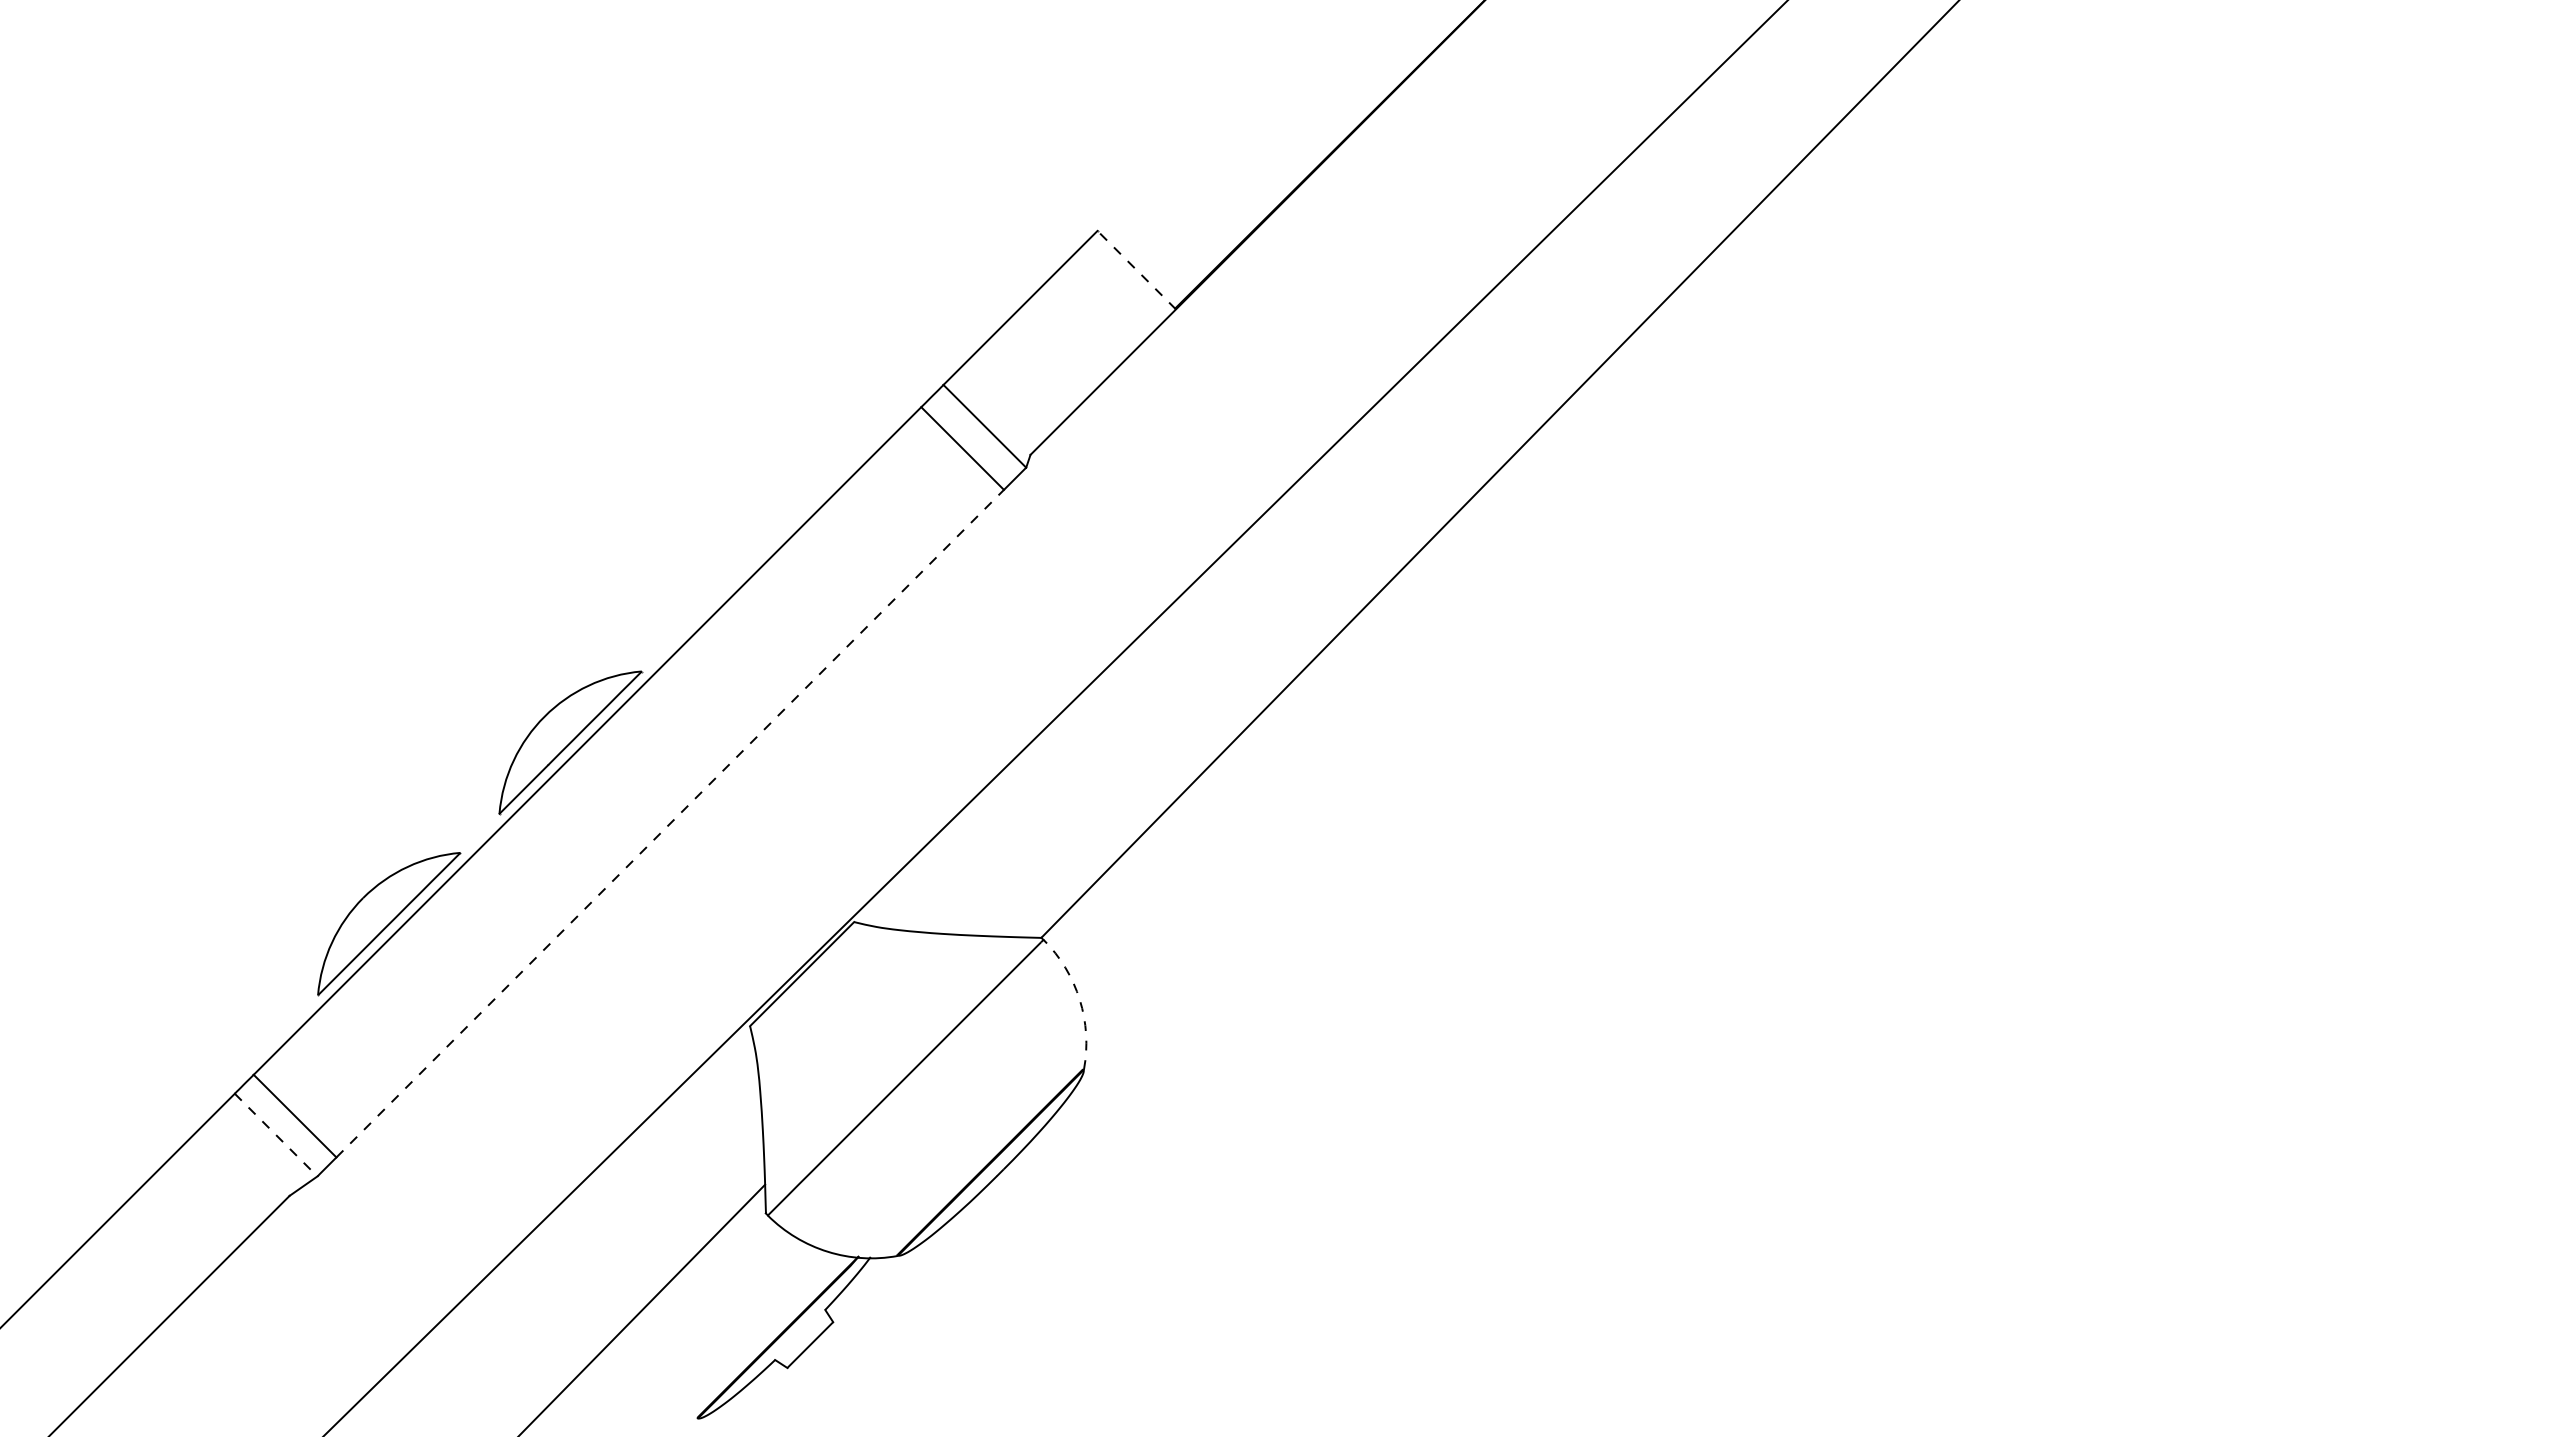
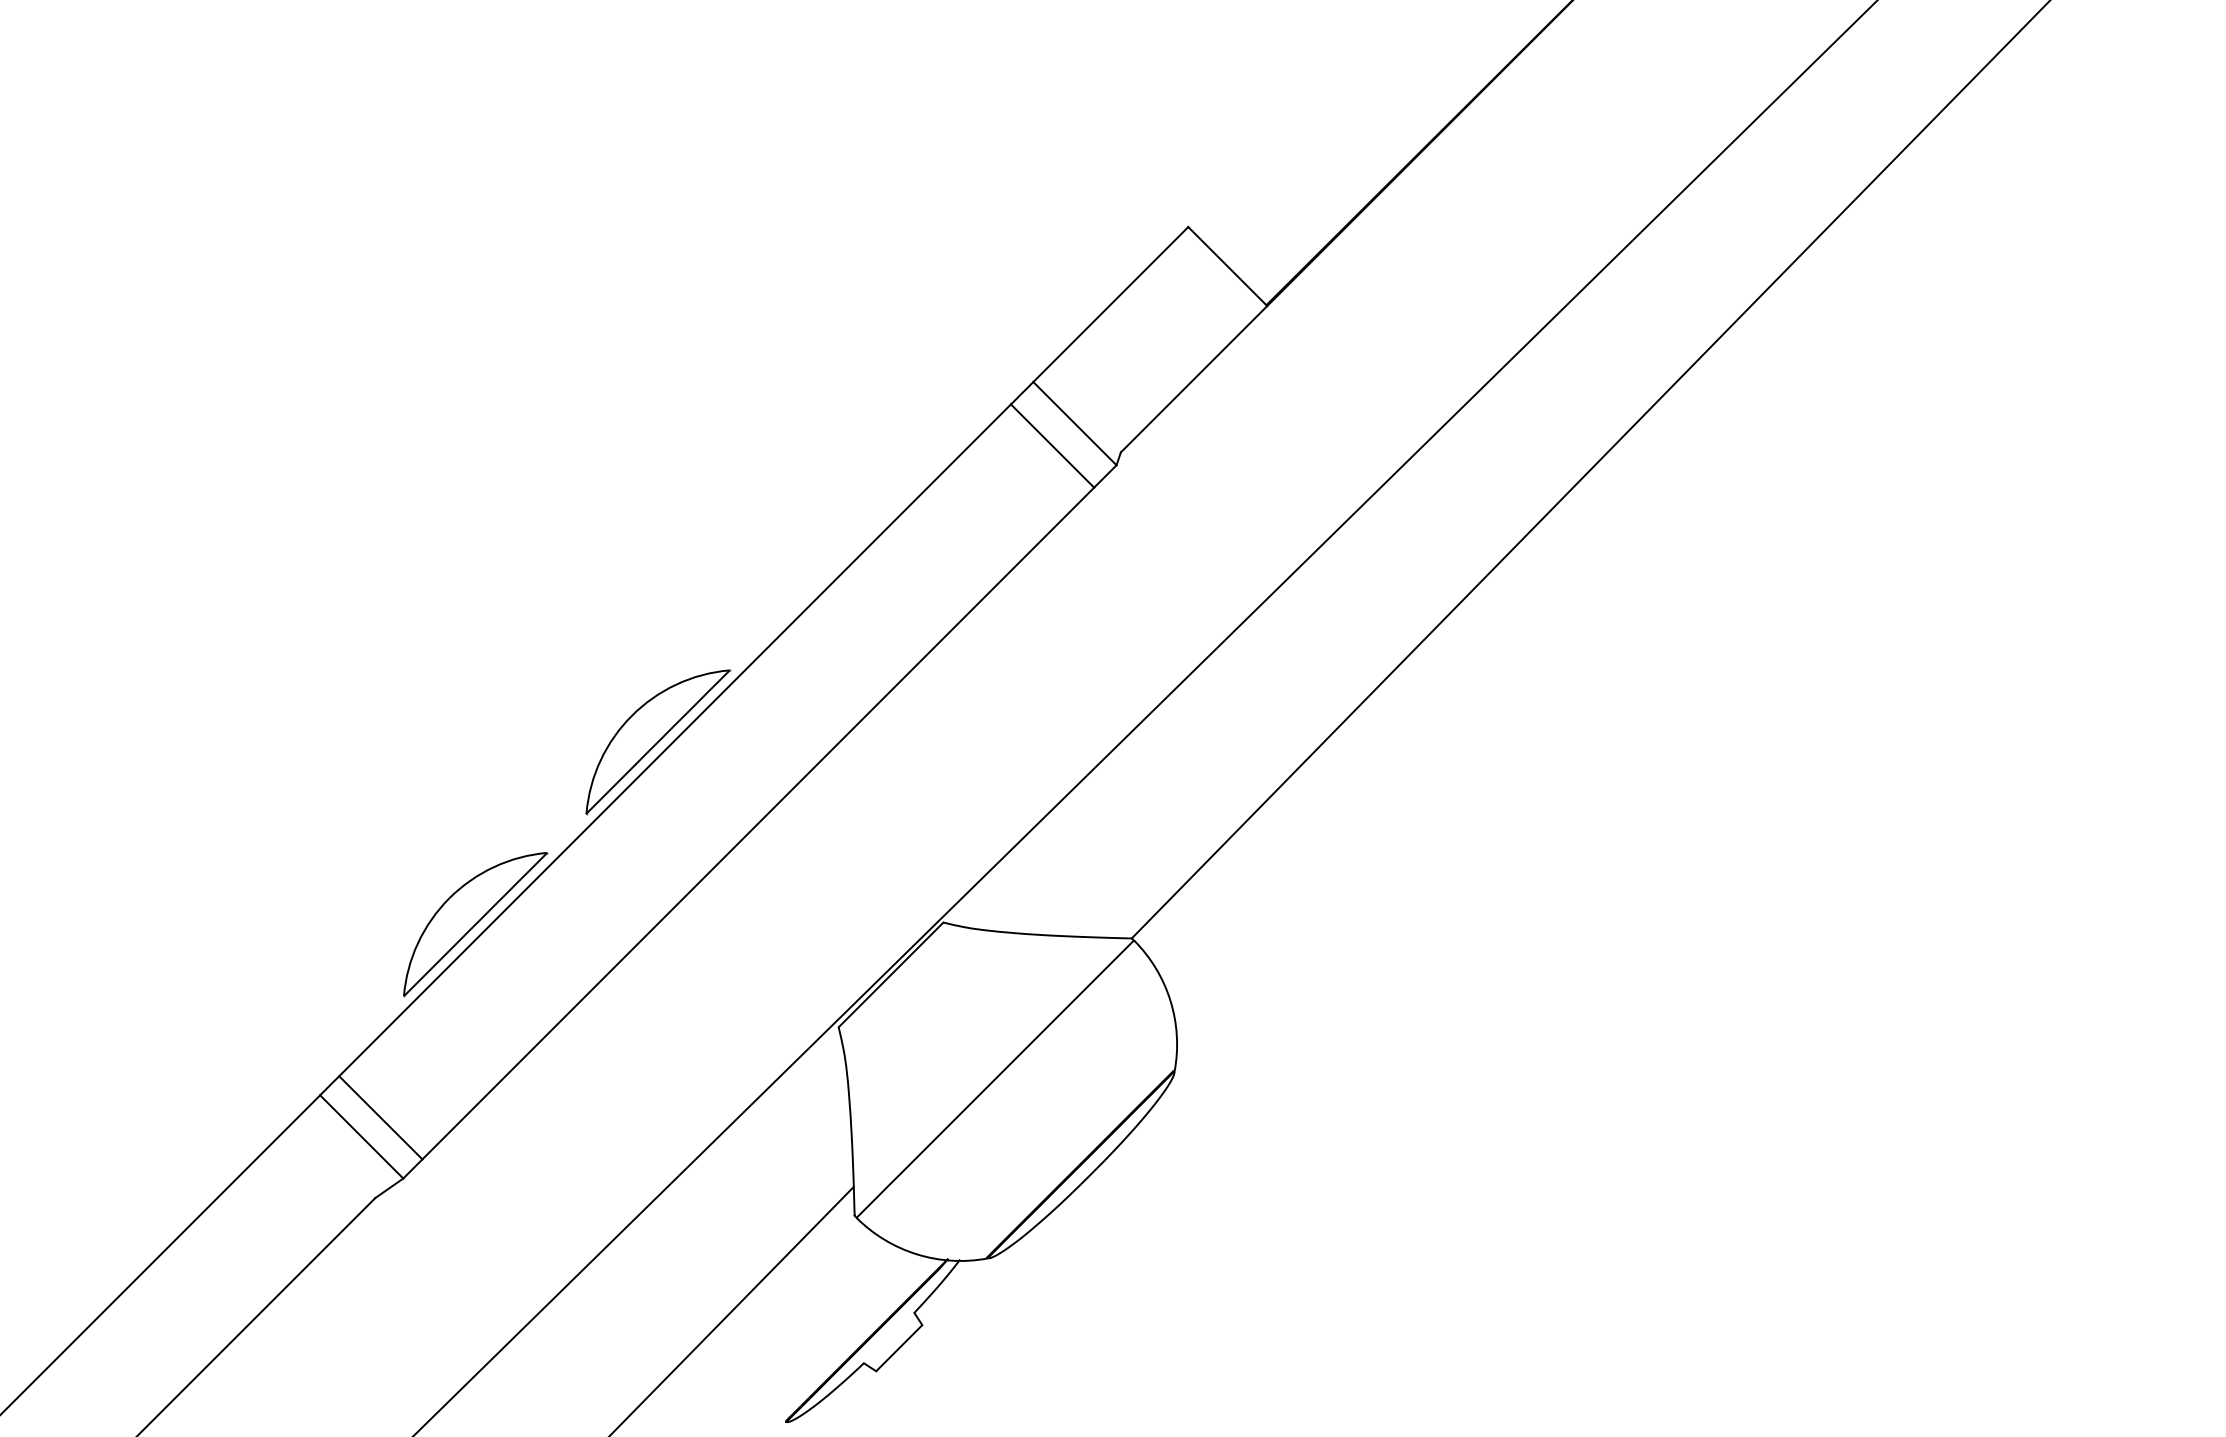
line: (1136, 270) -> (1227, 266), dashed -> solid
line: (670, 823) -> (758, 823), dashed -> solid
arc: (1079, 999) -> (1170, 1000), dashed -> solid
line: (276, 1135) -> (362, 1137), dashed -> solid

